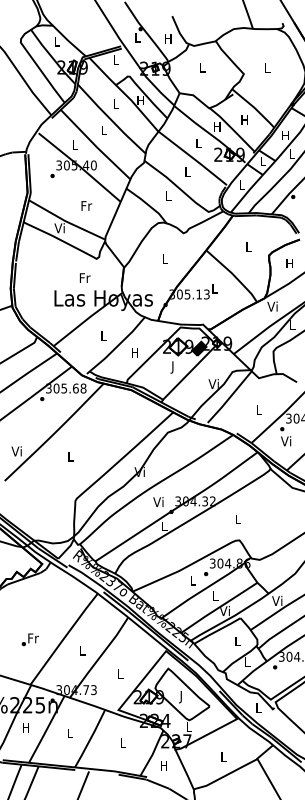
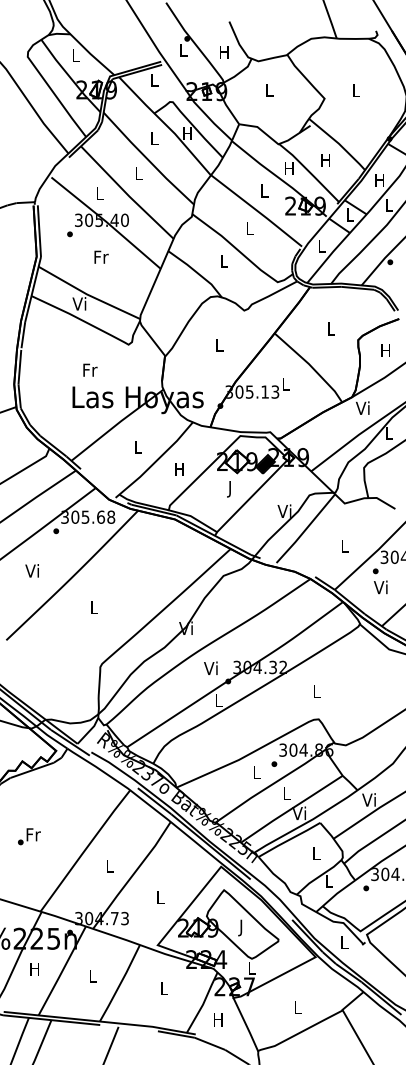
text: (86, 205) -> (101, 256), moved
text: (85, 277) -> (90, 369), moved
text: (16, 451) -> (31, 570), moved
text: (30, 639) -> (29, 836), moved

